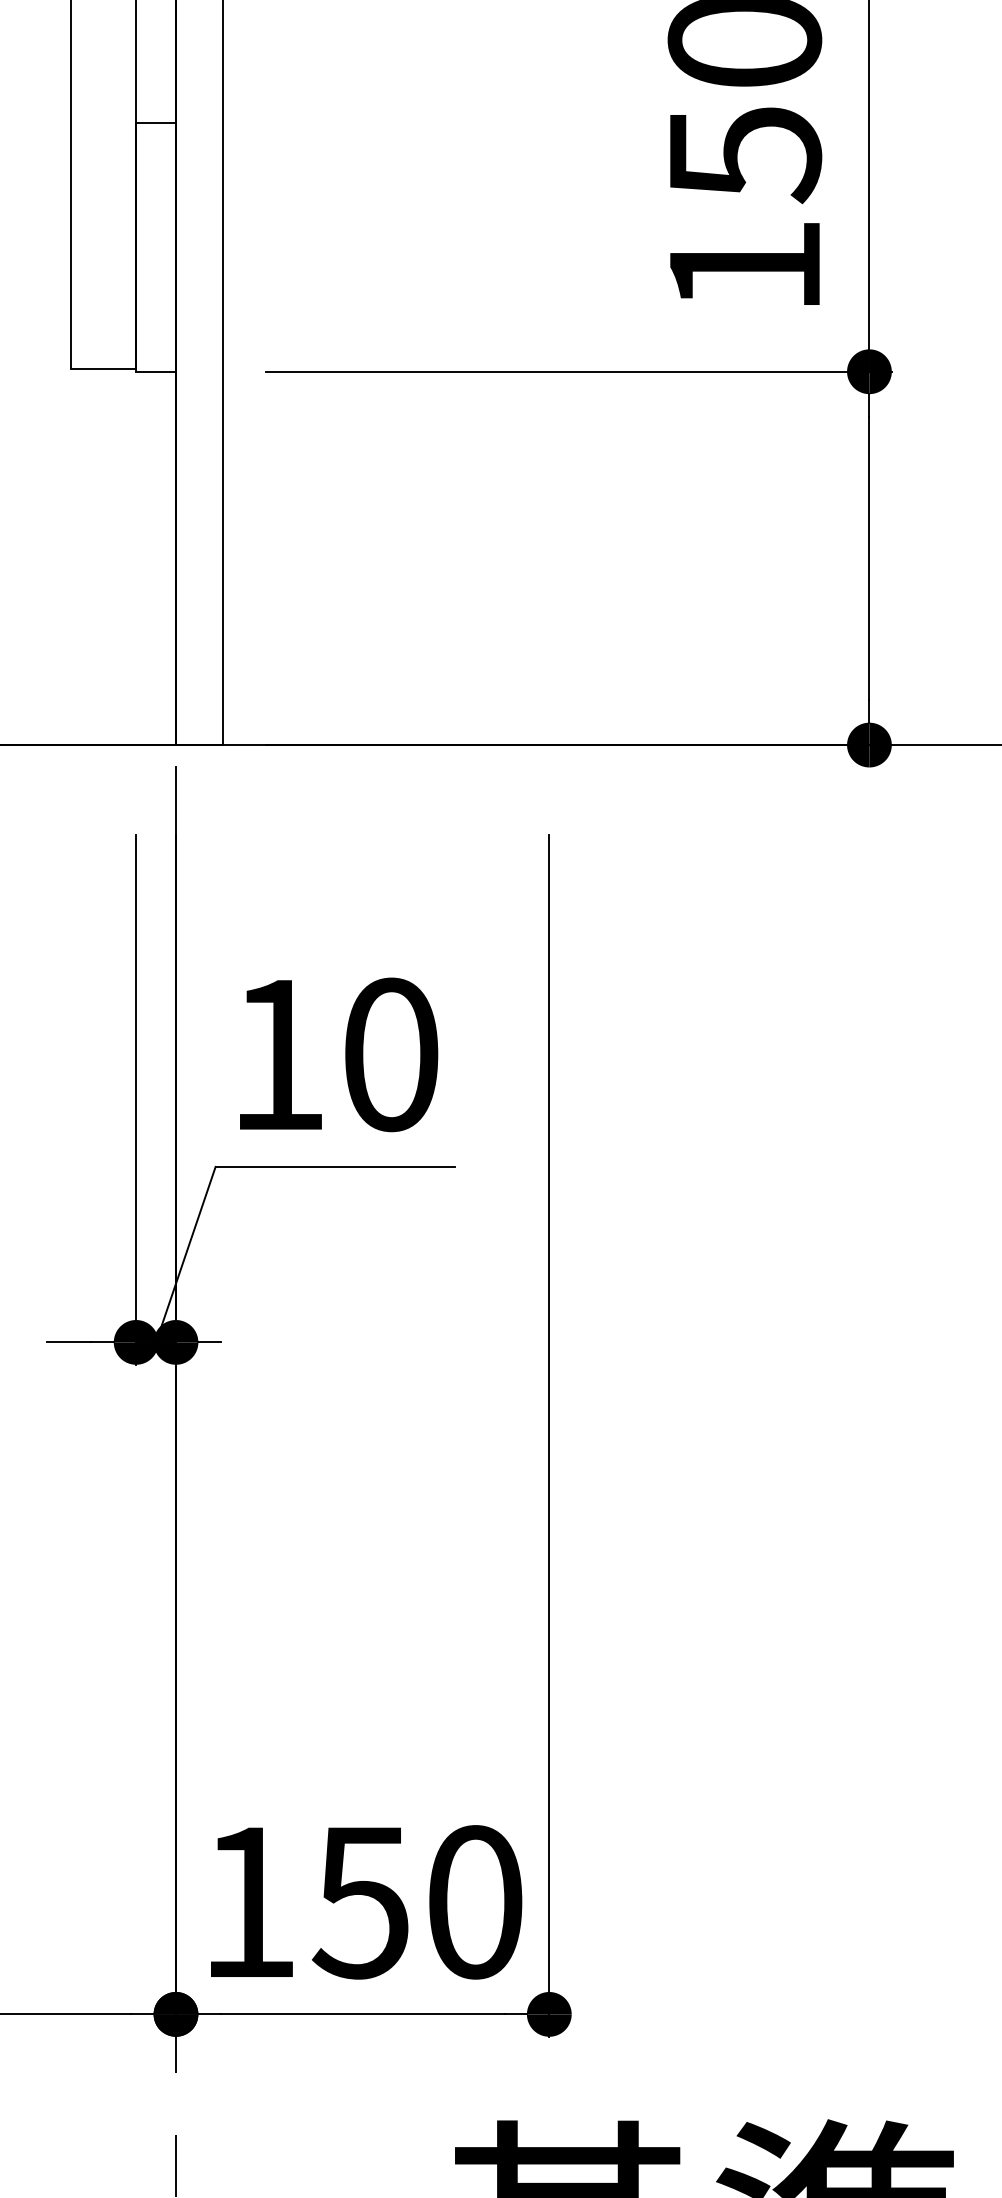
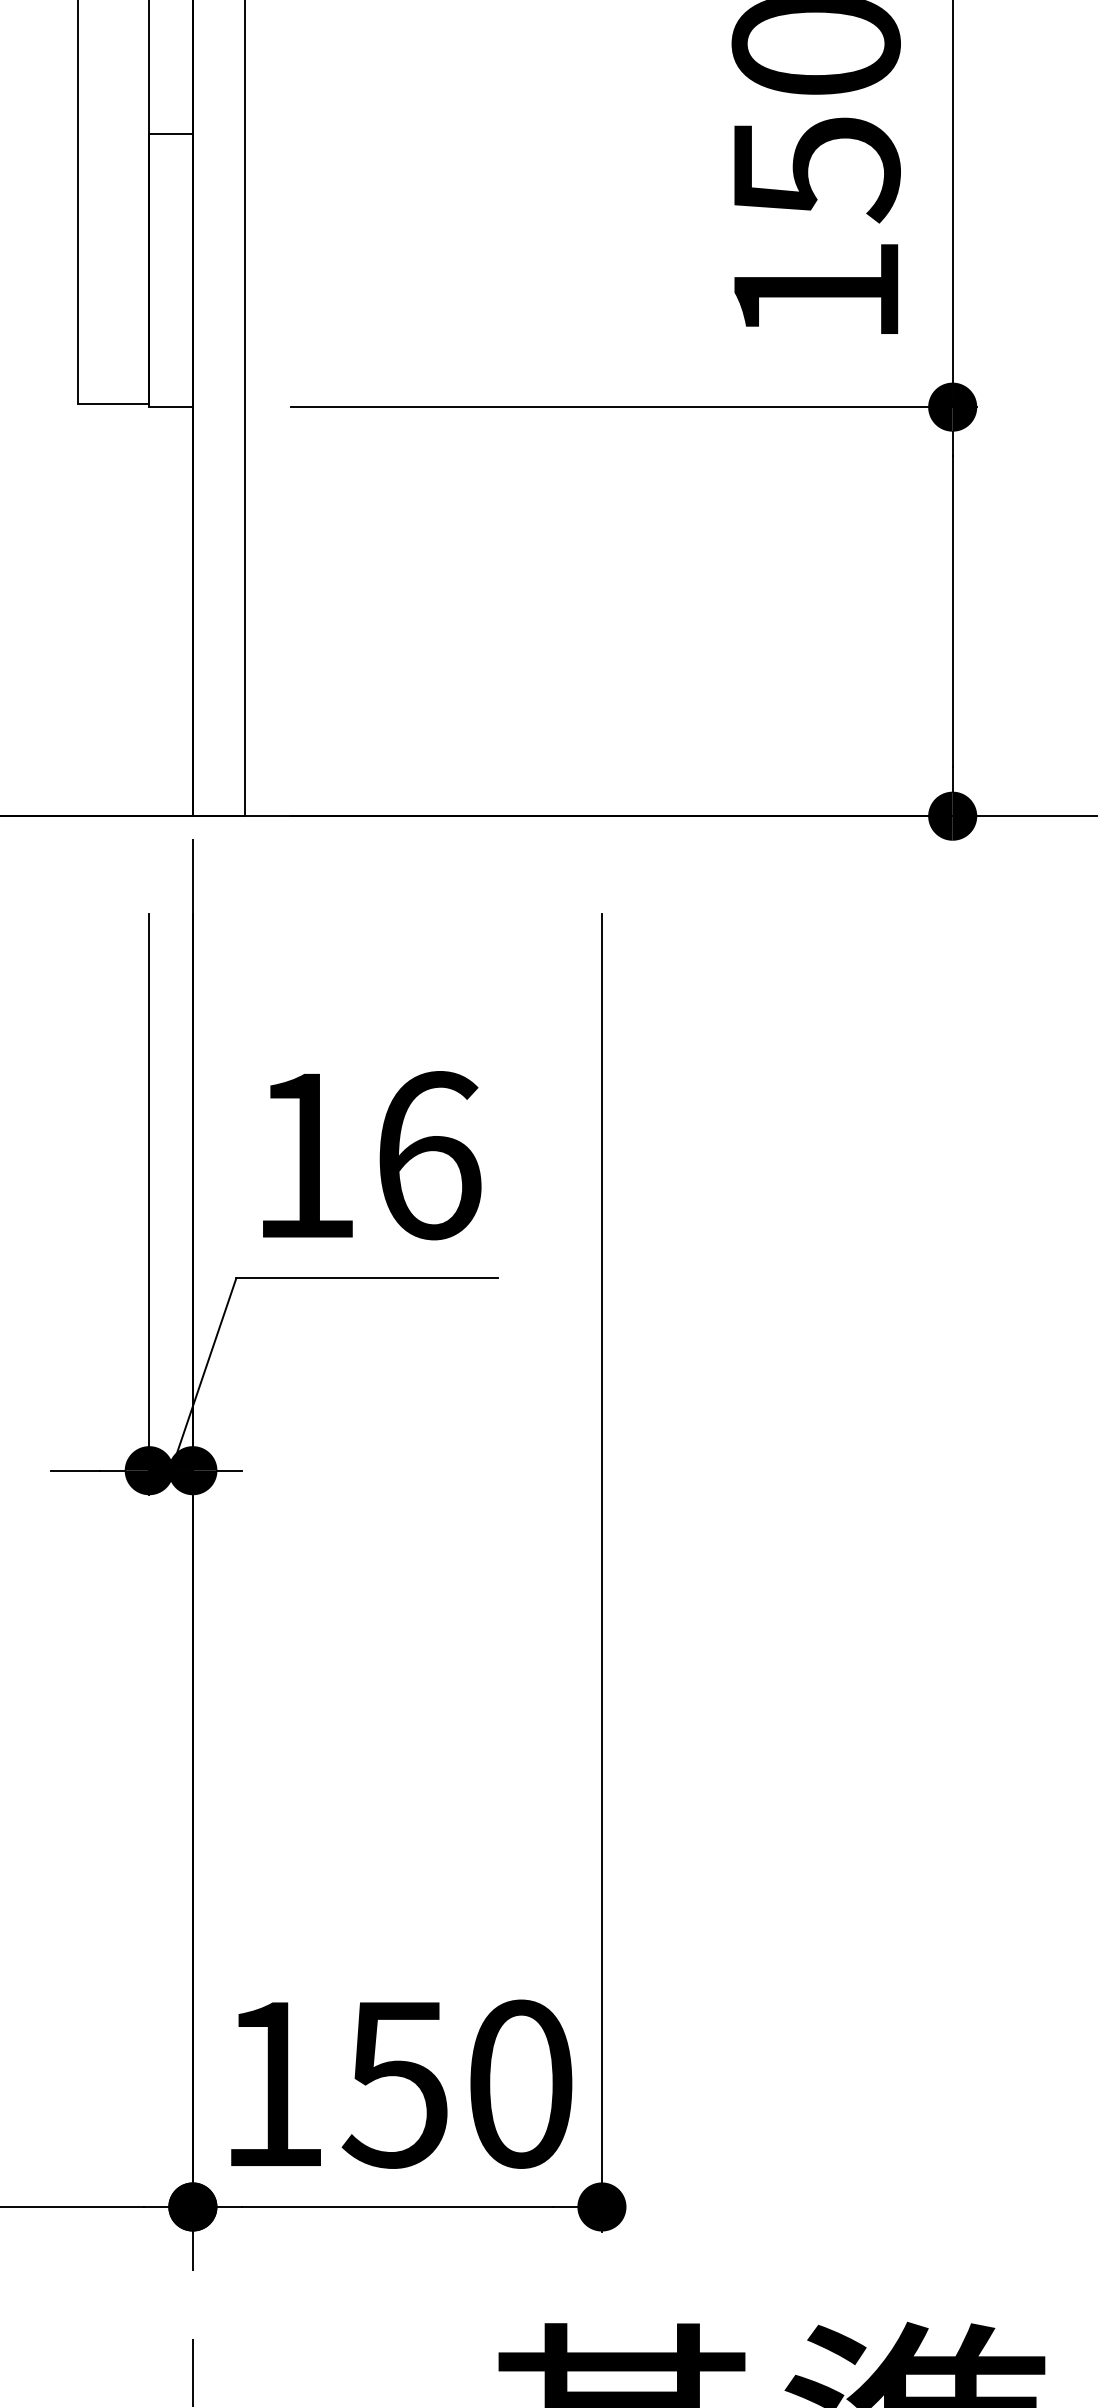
text: (392, 1054) -> (430, 1155), 10 -> 16

